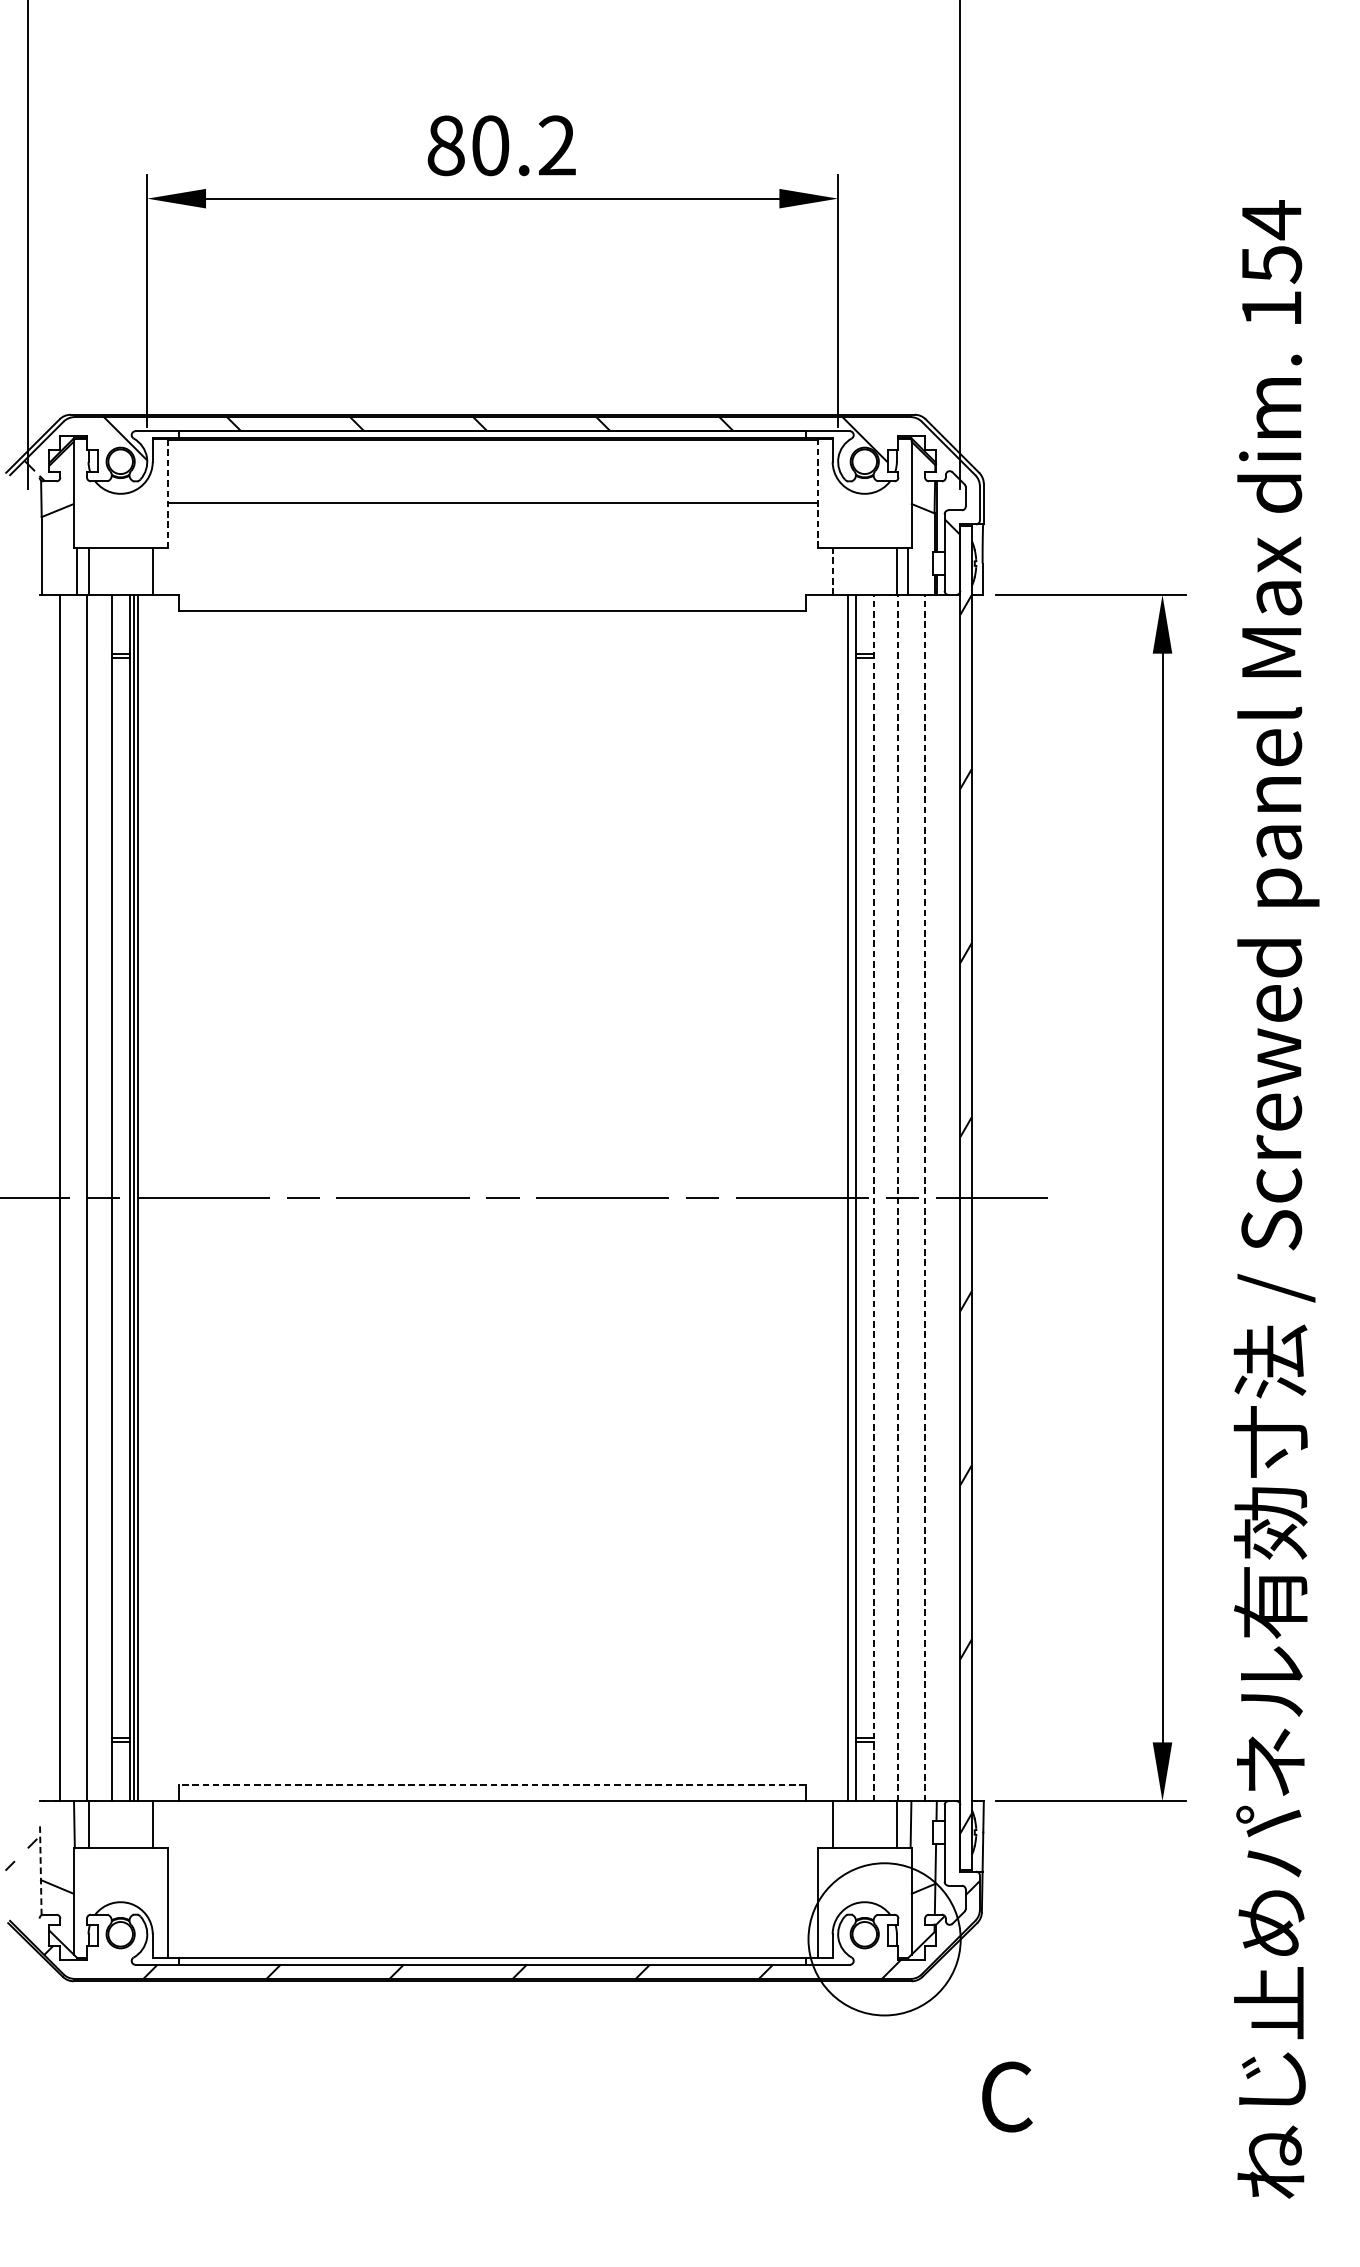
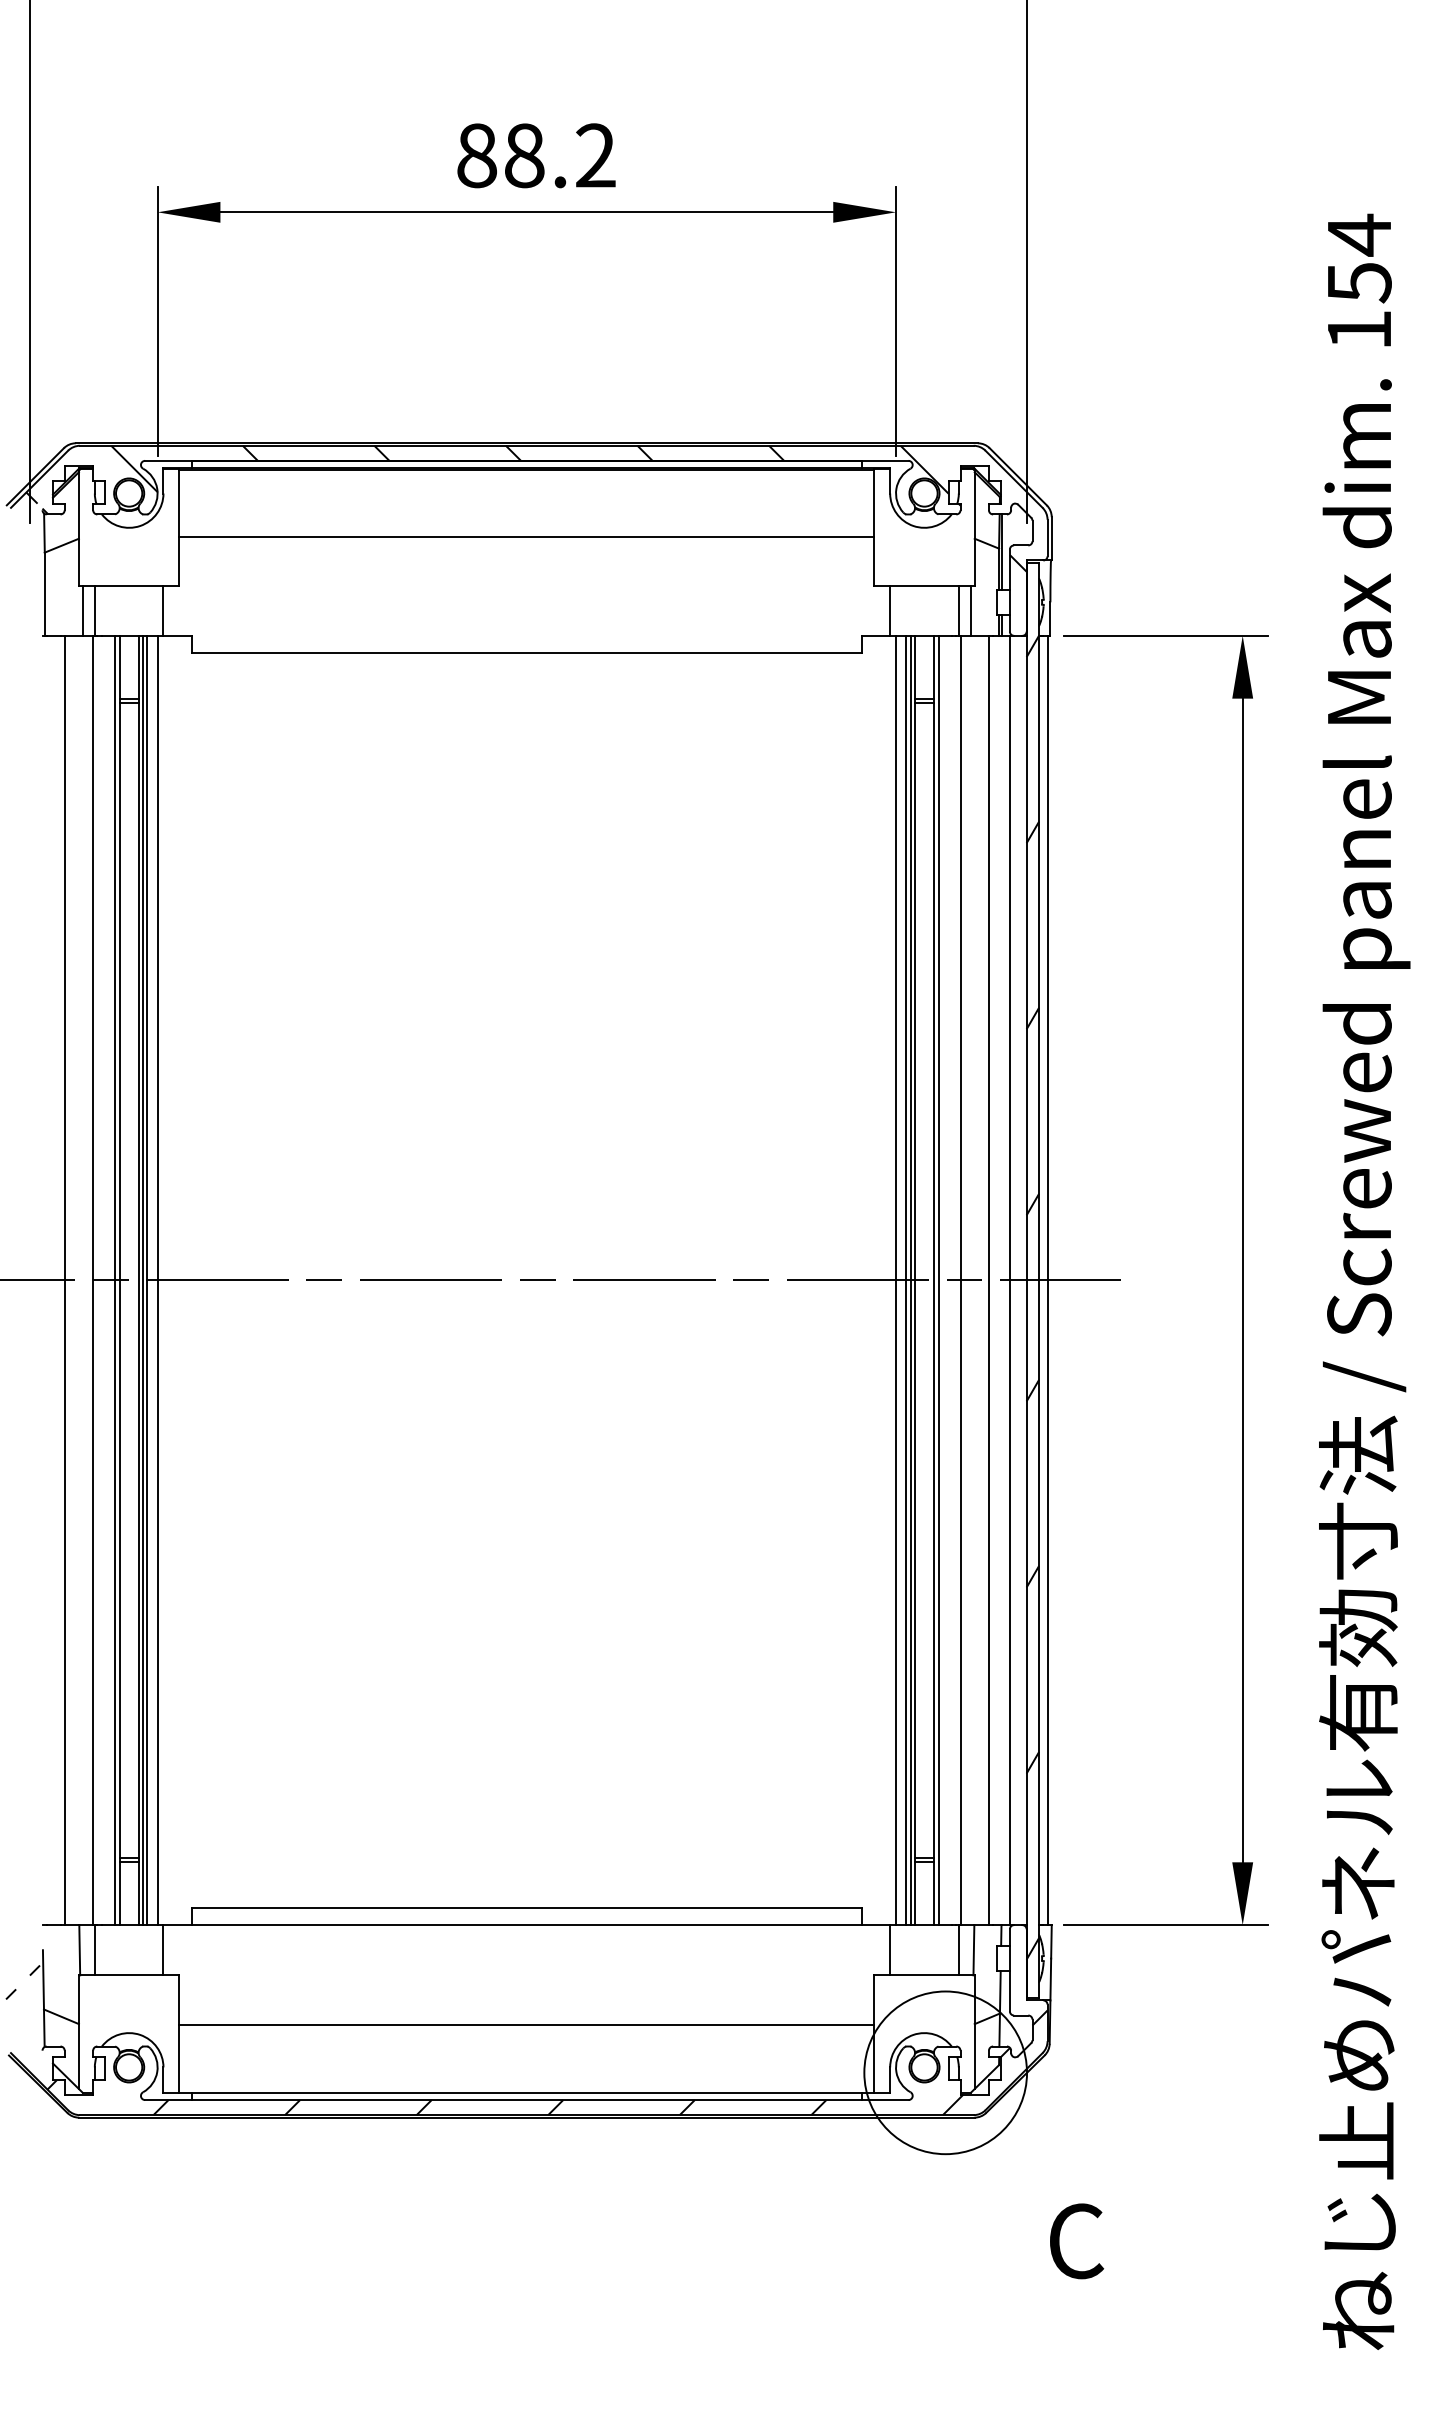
text: (490, 145) -> (524, 155), 80.2 -> 88.2
line: (818, 492) -> (874, 526), dashed -> solid
line: (167, 493) -> (179, 527), dashed -> solid
line: (832, 571) -> (890, 610), dashed -> solid
line: (107, 1198) -> (115, 1280), added
line: (147, 1198) -> (157, 1280), added
line: (838, 1198) -> (896, 1280), added
line: (851, 1198) -> (910, 1280), added
line: (873, 1198) -> (933, 1280), dashed -> solid
line: (877, 1198) -> (938, 1280), added
line: (898, 1198) -> (960, 1280), dashed -> solid
line: (924, 1198) -> (988, 1280), dashed -> solid
line: (944, 1198) -> (1009, 1280), added
line: (979, 1198) -> (1047, 1280), added
line: (492, 1785) -> (526, 1908), dashed -> solid
line: (40, 1869) -> (43, 1998), dashed -> solid
line: (492, 1895) -> (526, 2025), added

